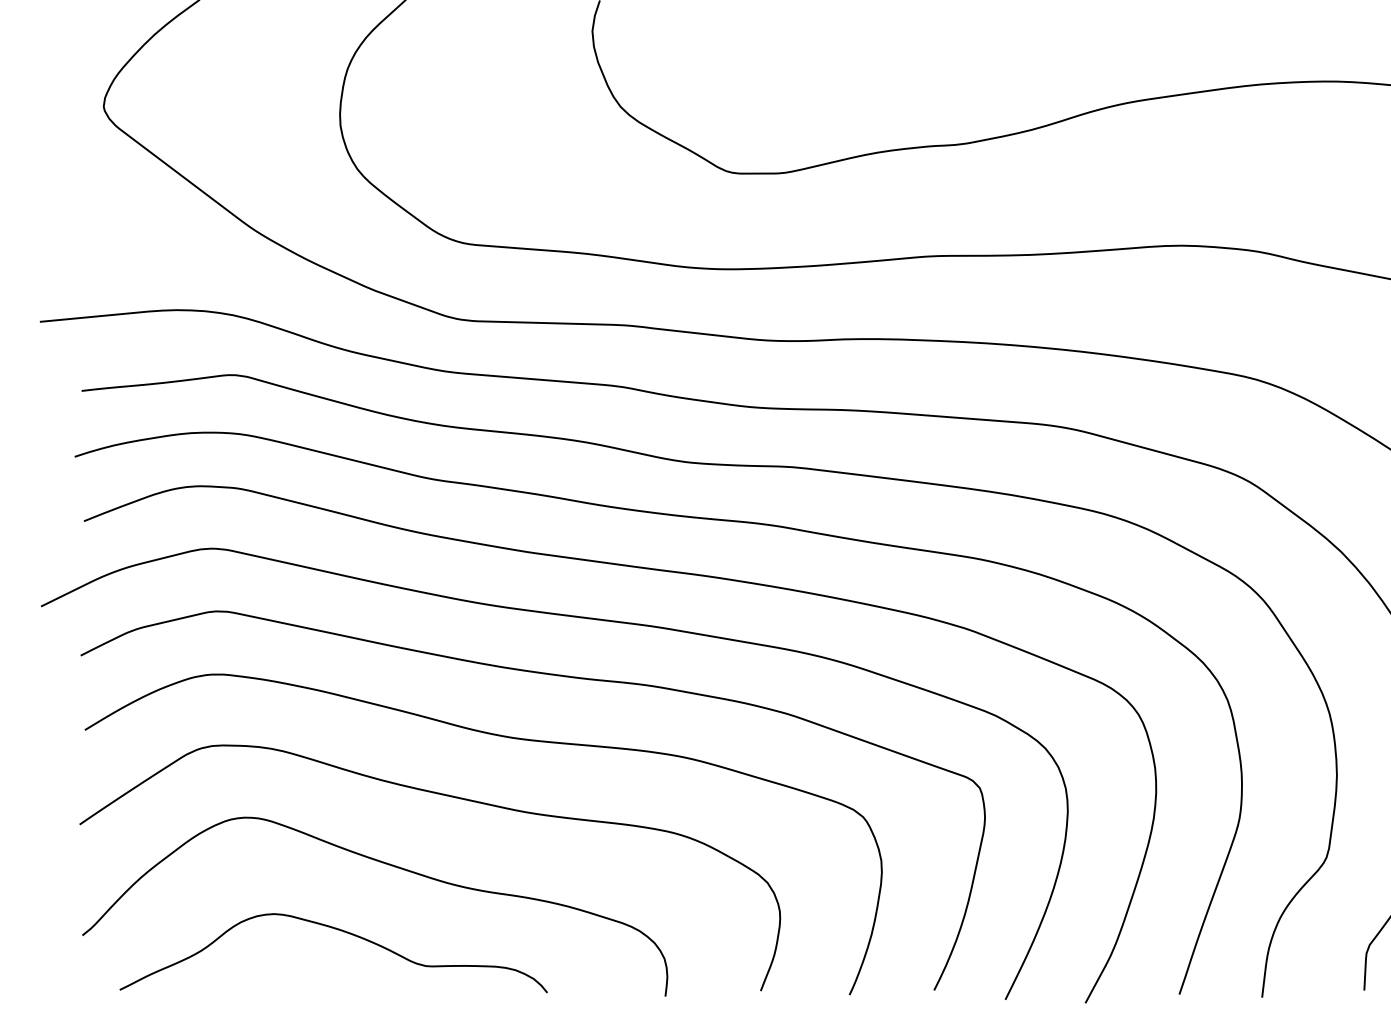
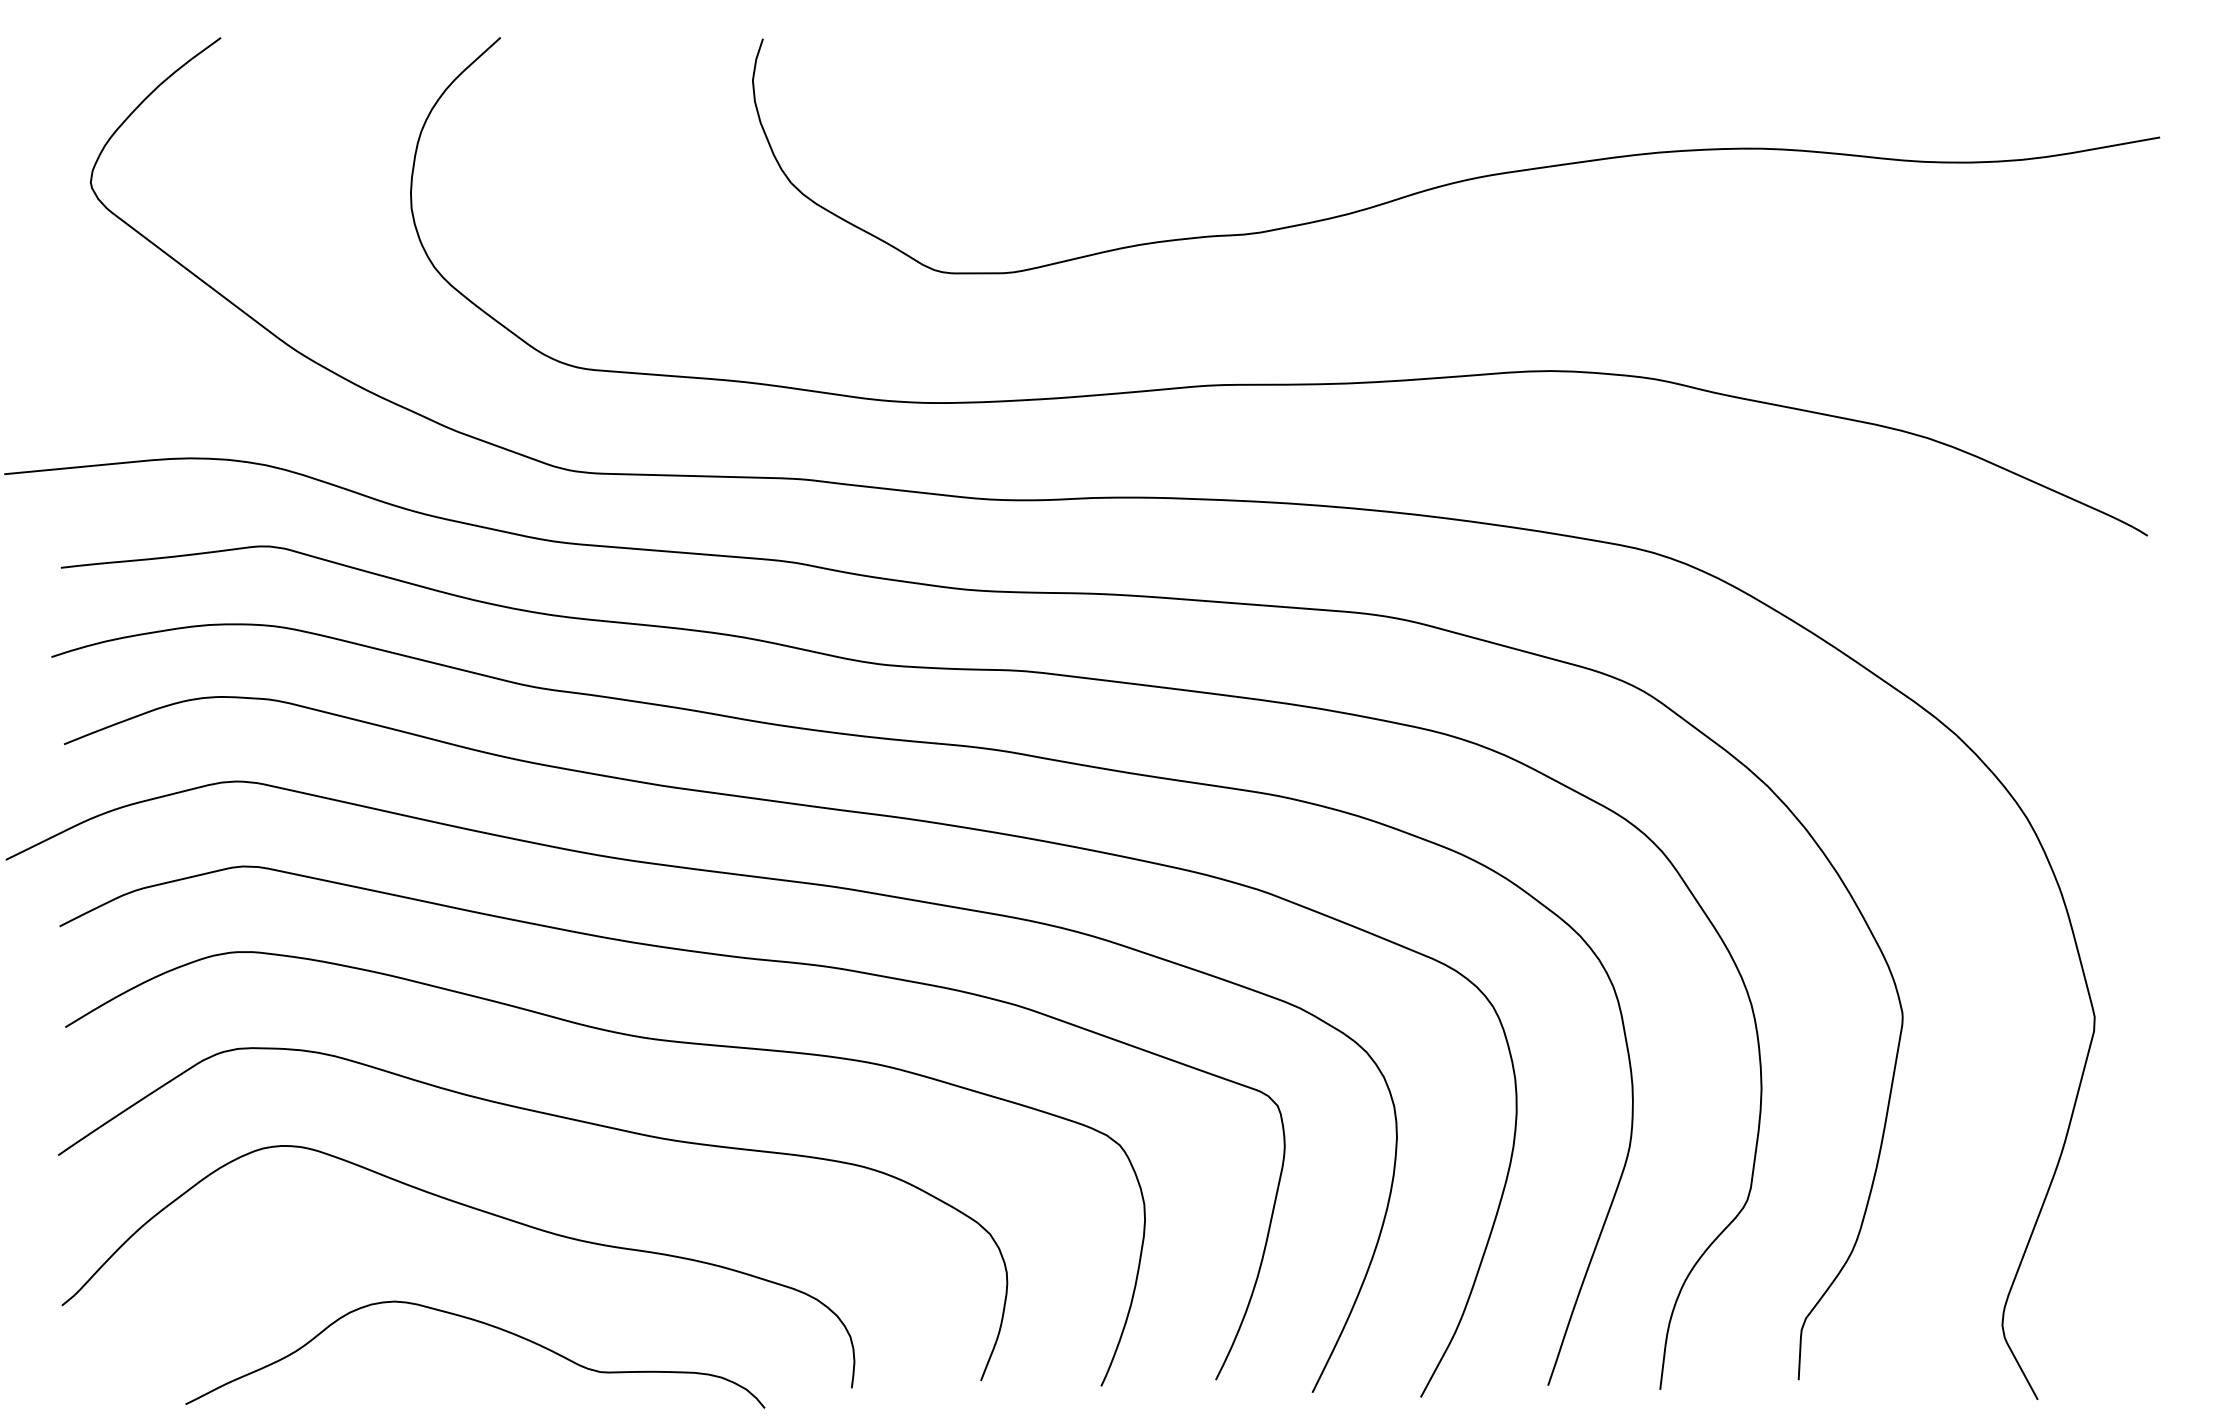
curve: (340, 930) -> (484, 1324), moved

